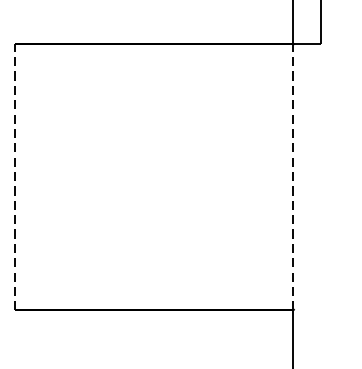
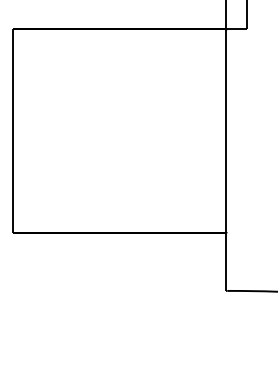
line: (15, 176) -> (13, 130), dashed -> solid
line: (293, 176) -> (226, 130), dashed -> solid

